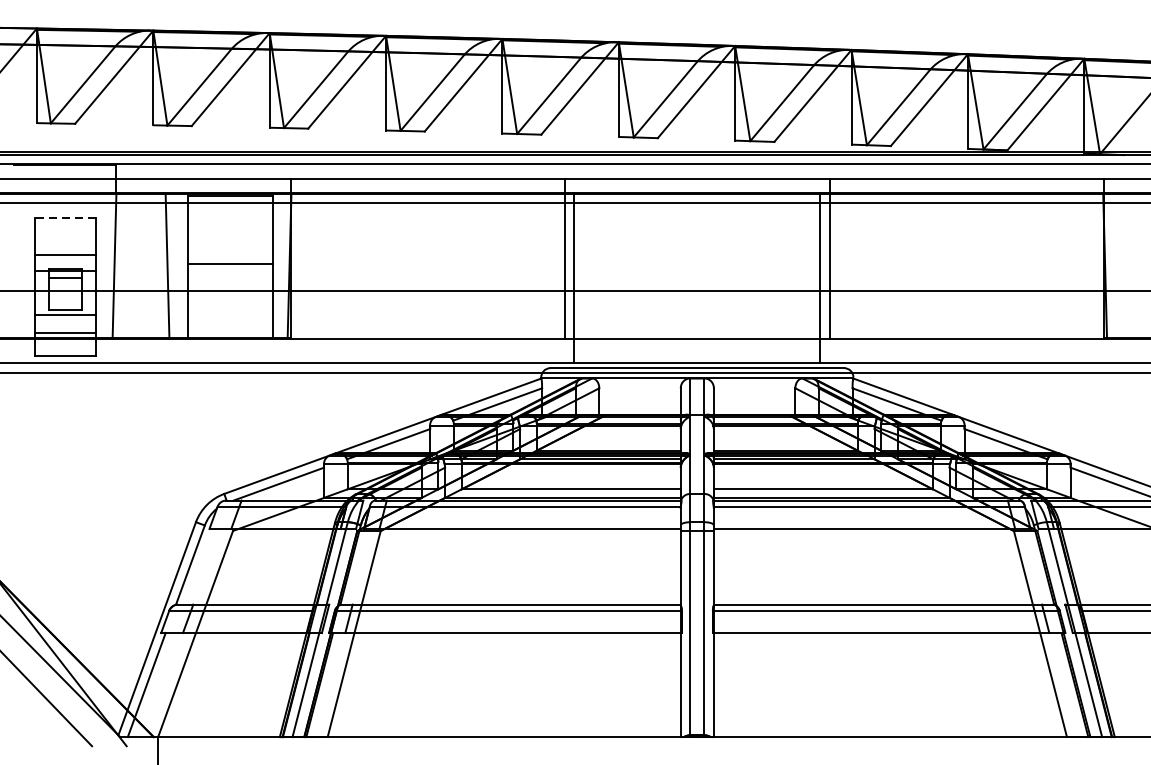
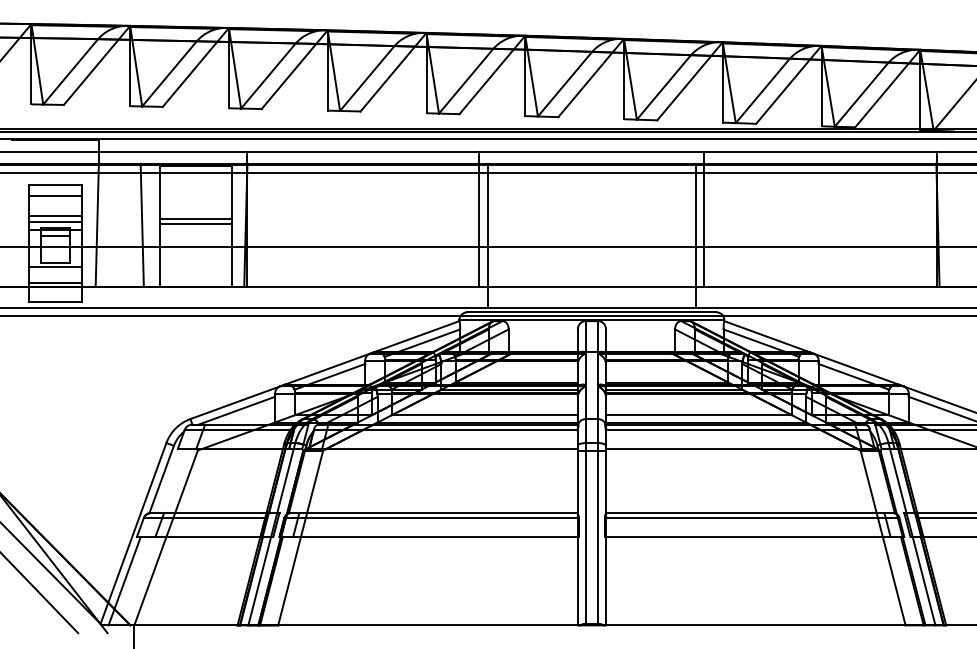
line: (65, 217) -> (55, 184), dashed -> solid
line: (65, 230) -> (55, 195), added
line: (230, 258) -> (195, 219), added
line: (65, 262) -> (55, 222), added

